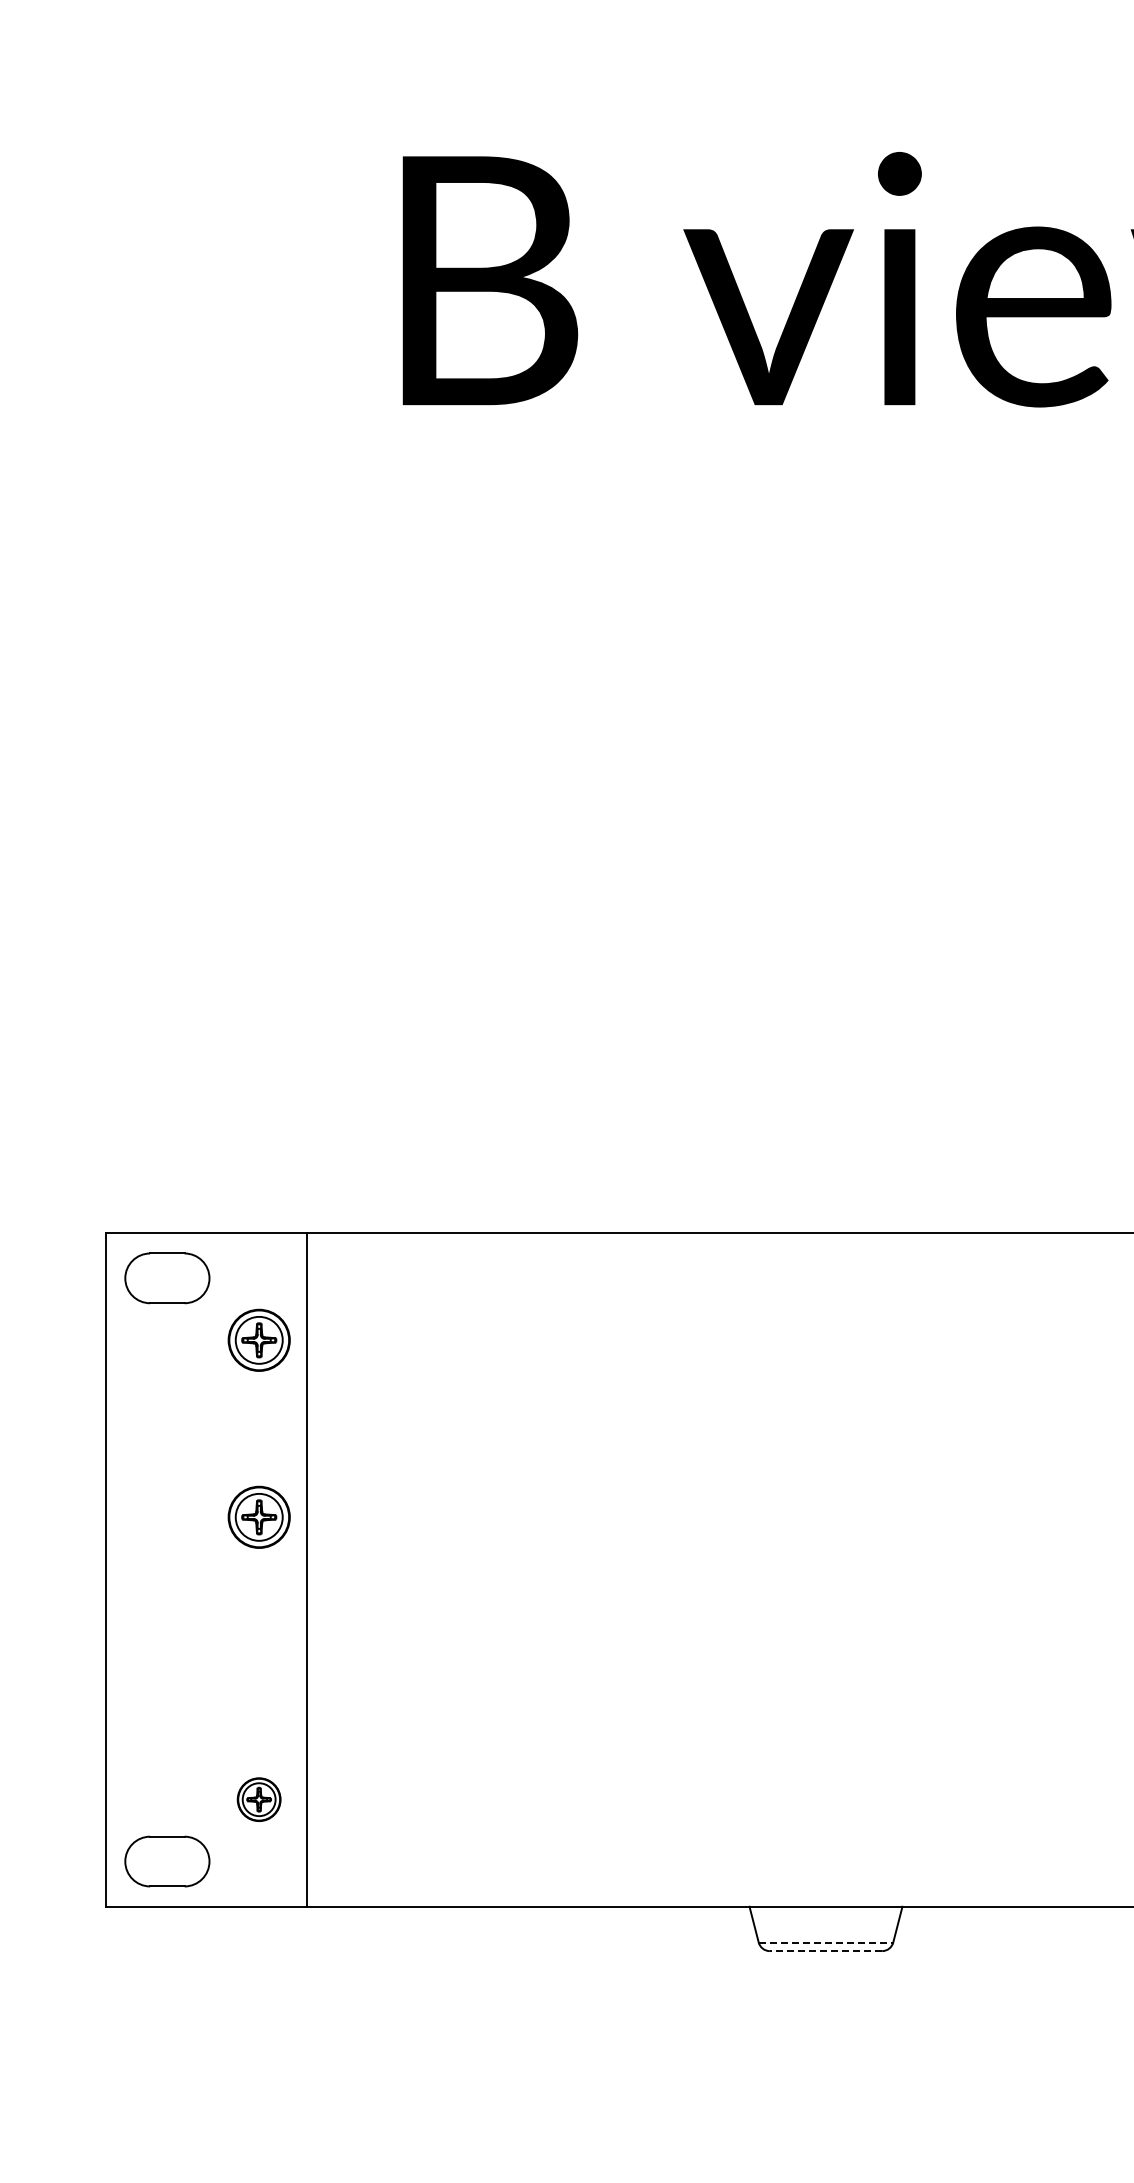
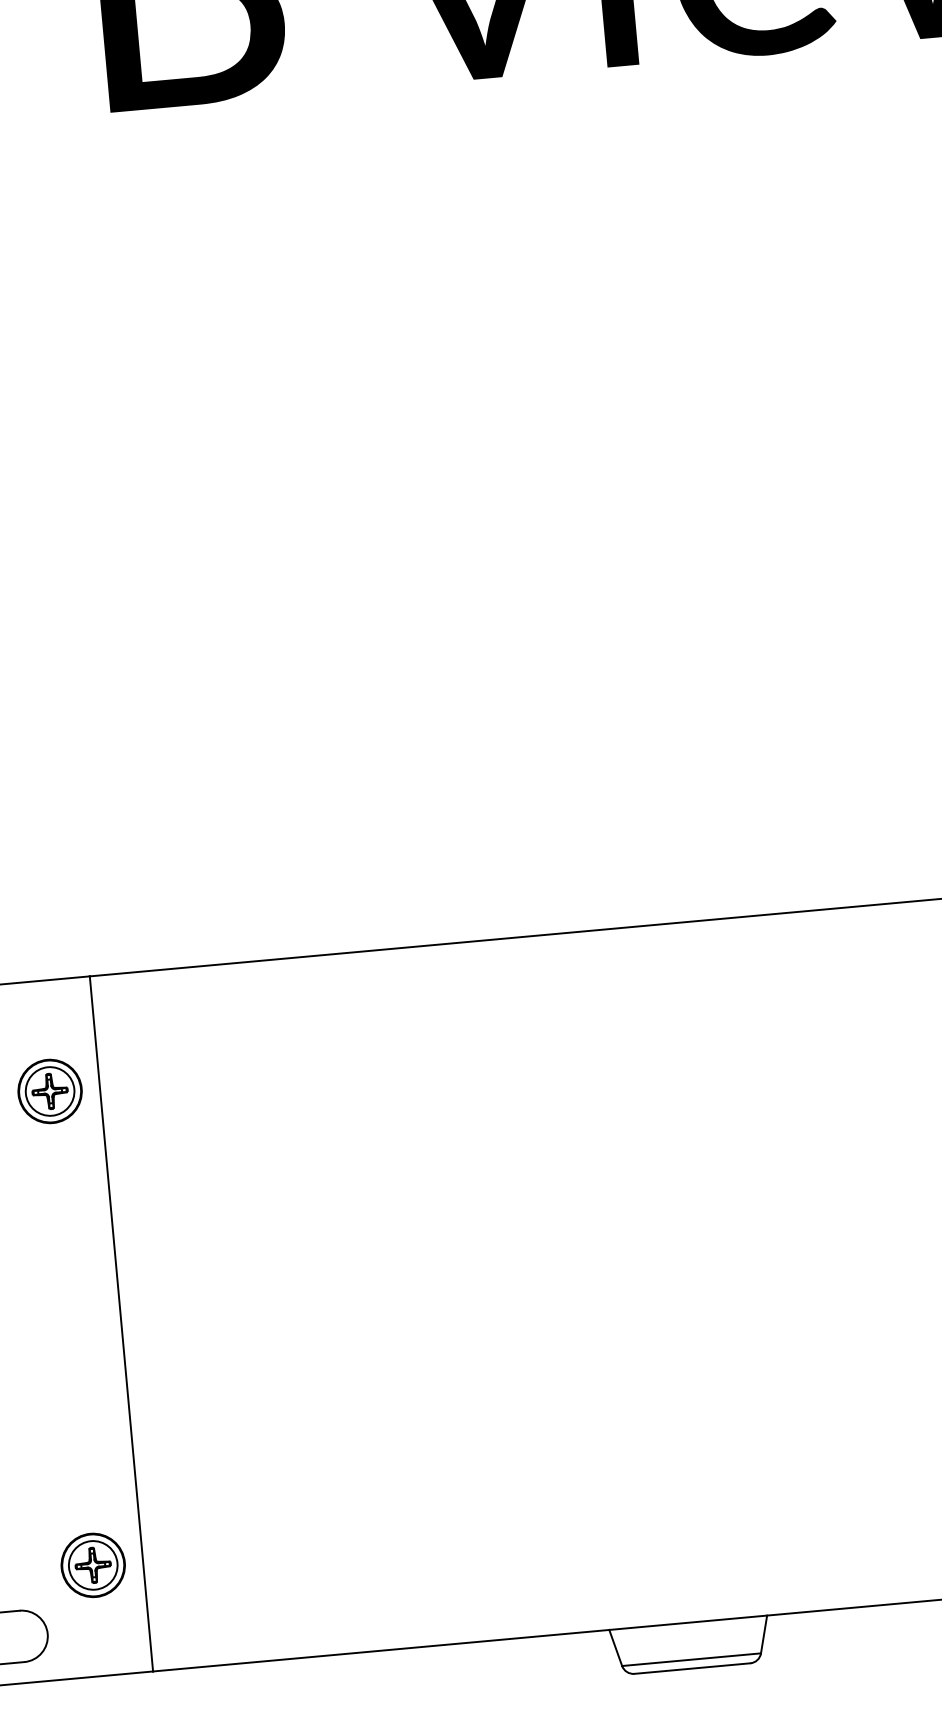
part: (258, 1516) -> (65, 1273), removed
part: (258, 1799) -> (92, 1565), size x1.43
line: (826, 1942) -> (692, 1659), dashed -> solid
line: (825, 1951) -> (691, 1669), dashed -> solid

